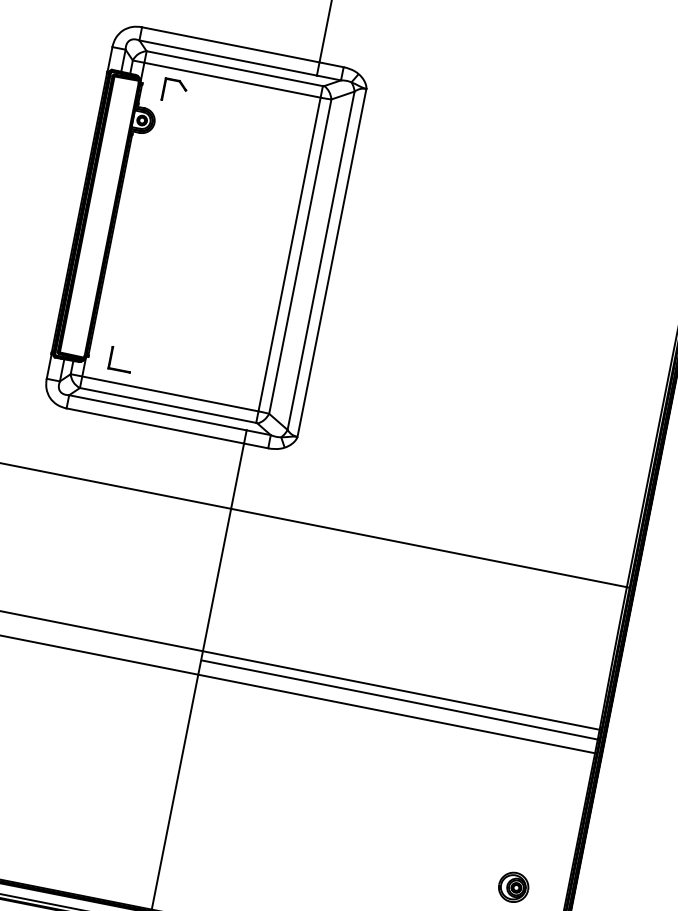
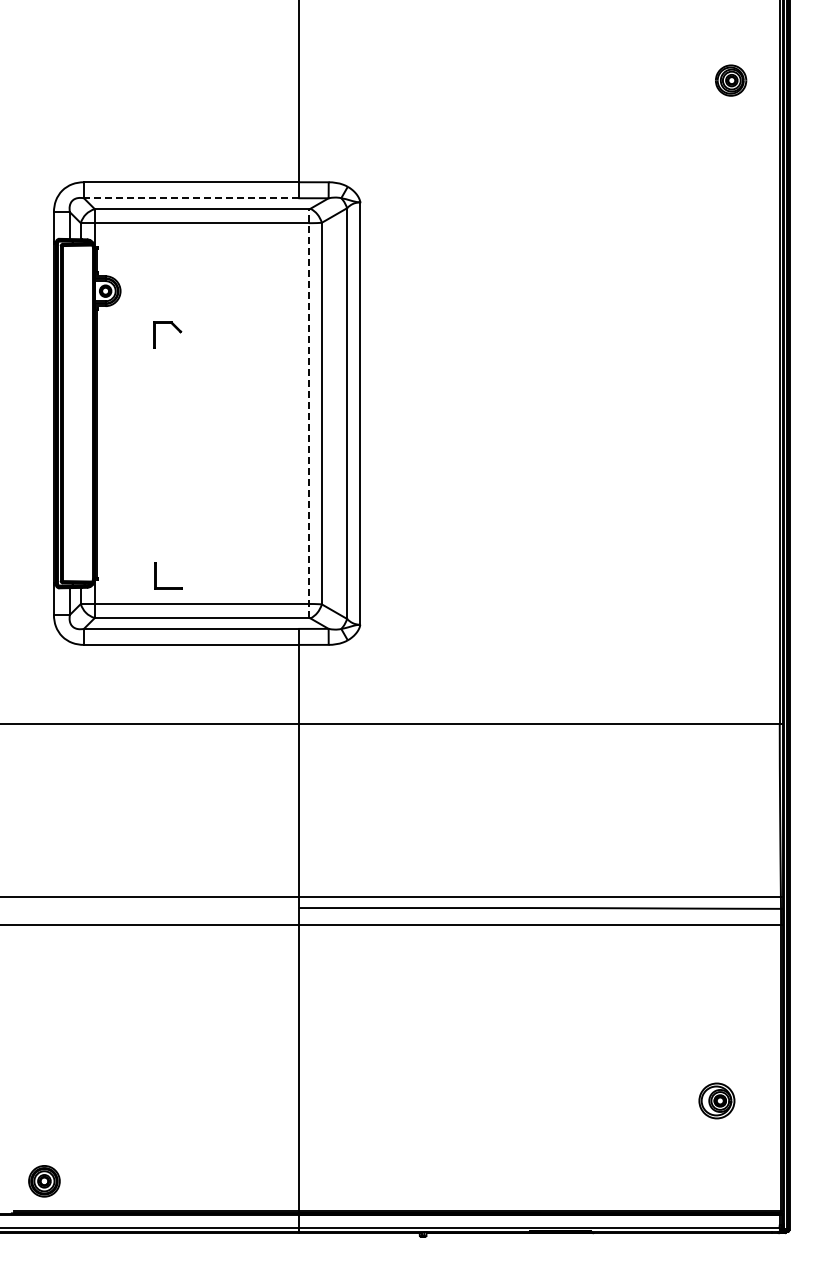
line: (228, 58) -> (191, 198), solid -> dashed
part: (181, 85) -> (174, 327), moved
line: (289, 254) -> (308, 413), solid -> dashed
part: (111, 357) -> (156, 575), moved

